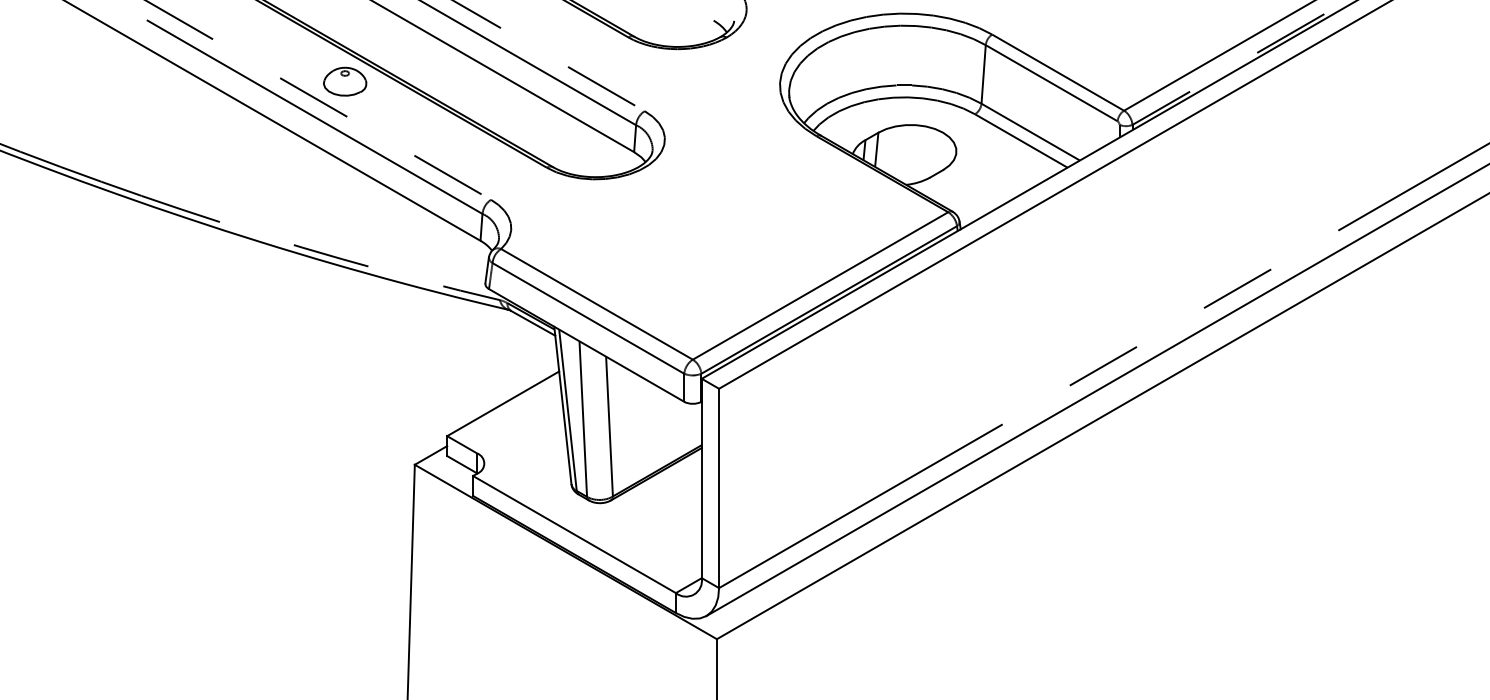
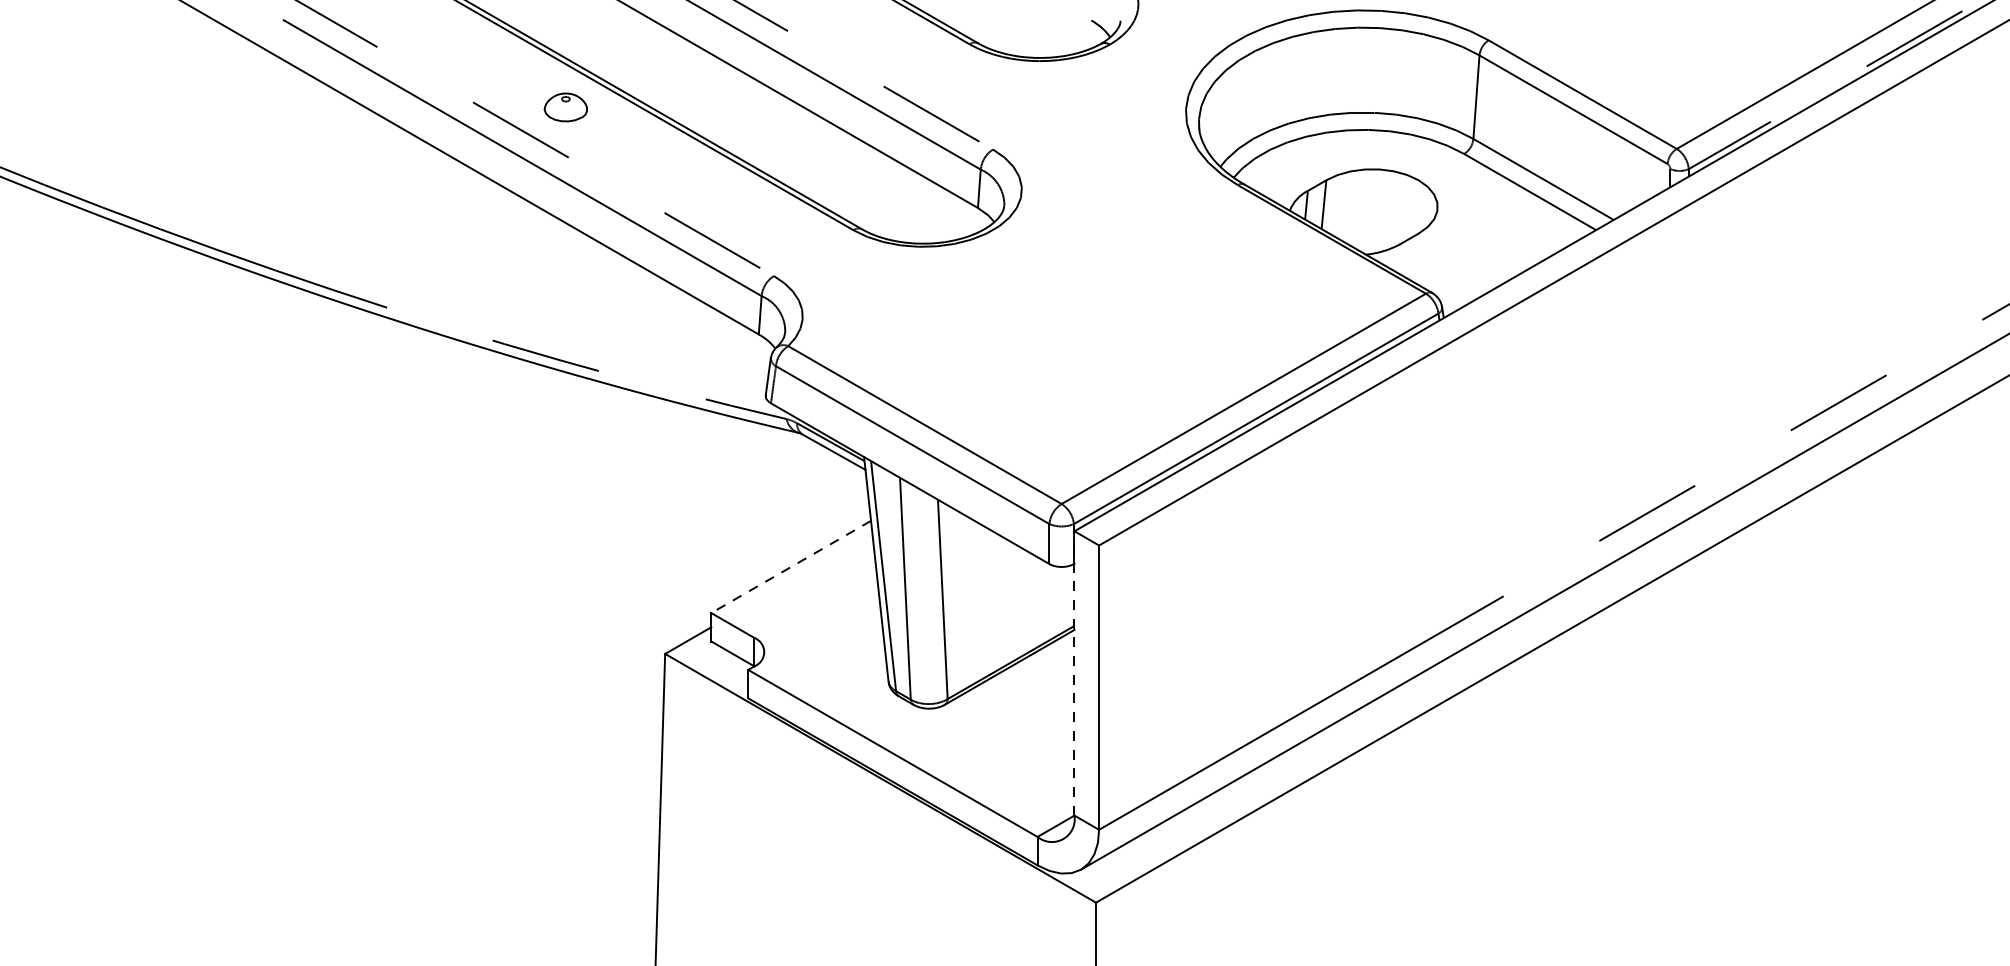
part: (345, 81) -> (566, 107), size x0.7
line: (503, 403) -> (791, 566), solid -> dashed
line: (701, 478) -> (1074, 673), solid -> dashed

